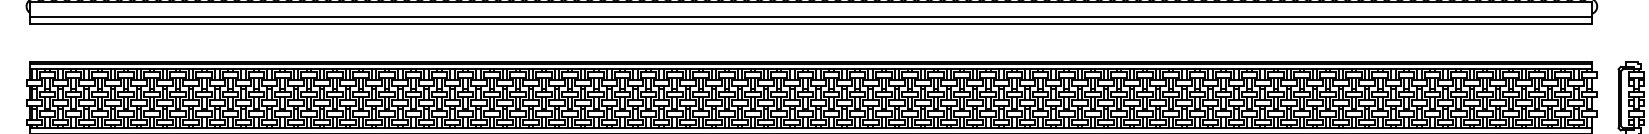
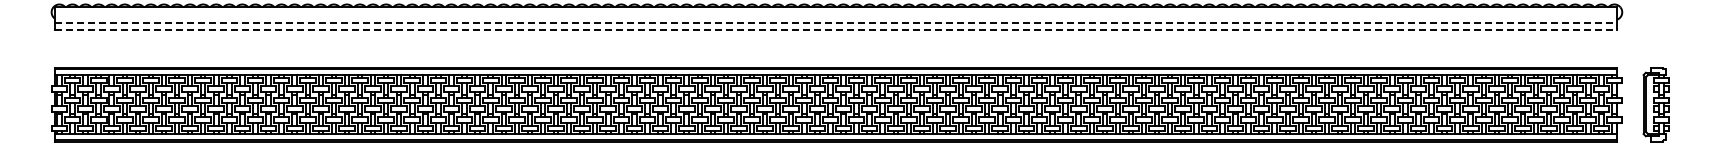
line: (811, 16) -> (836, 22), solid -> dashed
line: (811, 24) -> (836, 30), solid -> dashed

